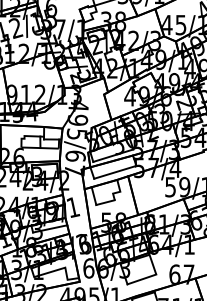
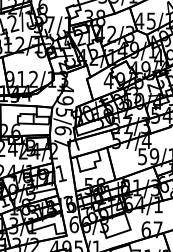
line: (115, 171) -> (96, 143), removed

